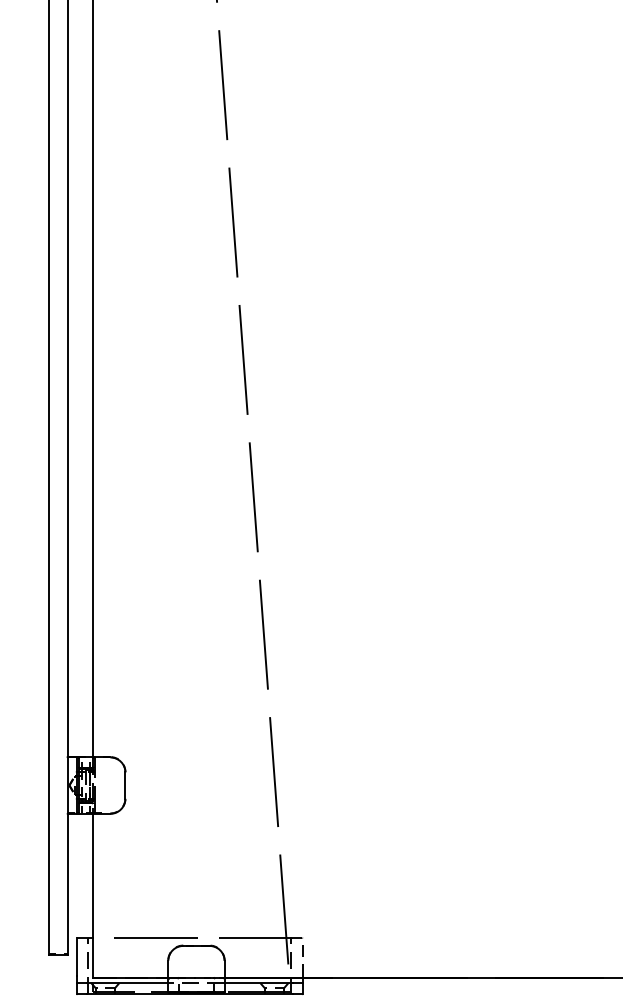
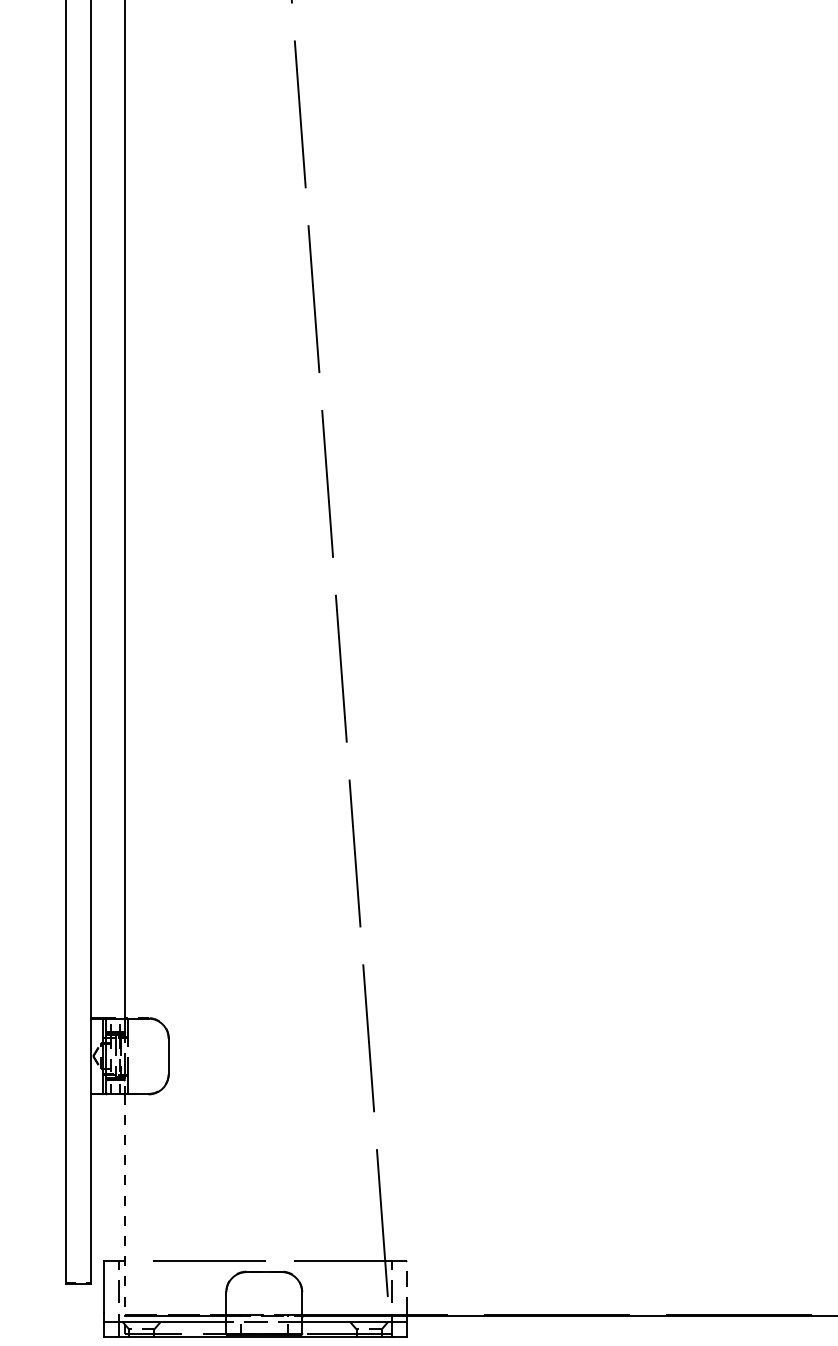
line: (93, 896) -> (125, 1205), solid -> dashed

